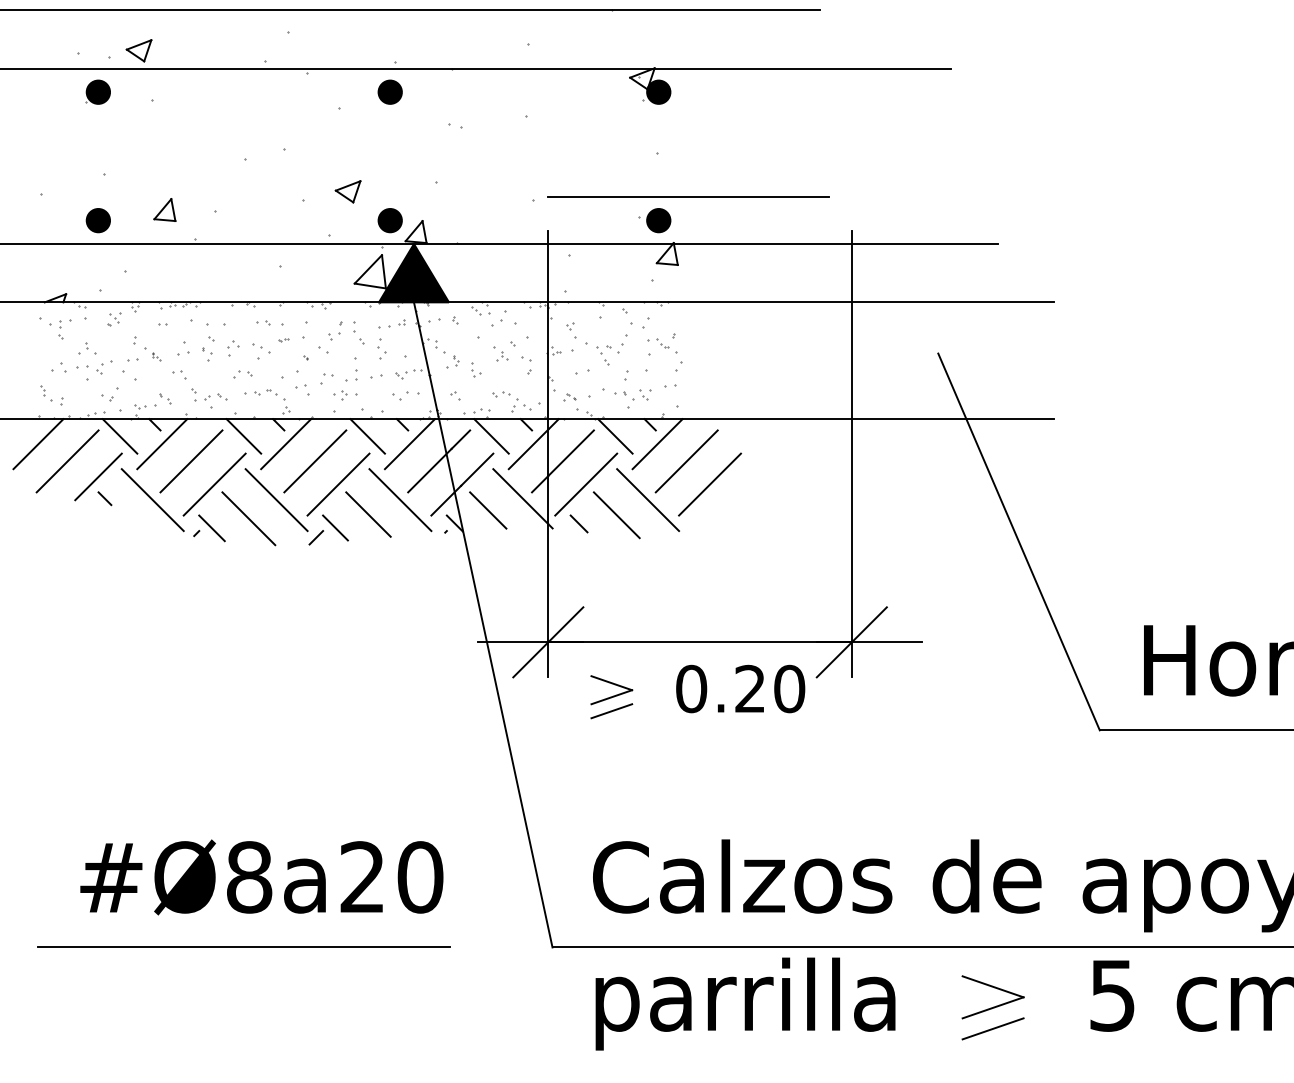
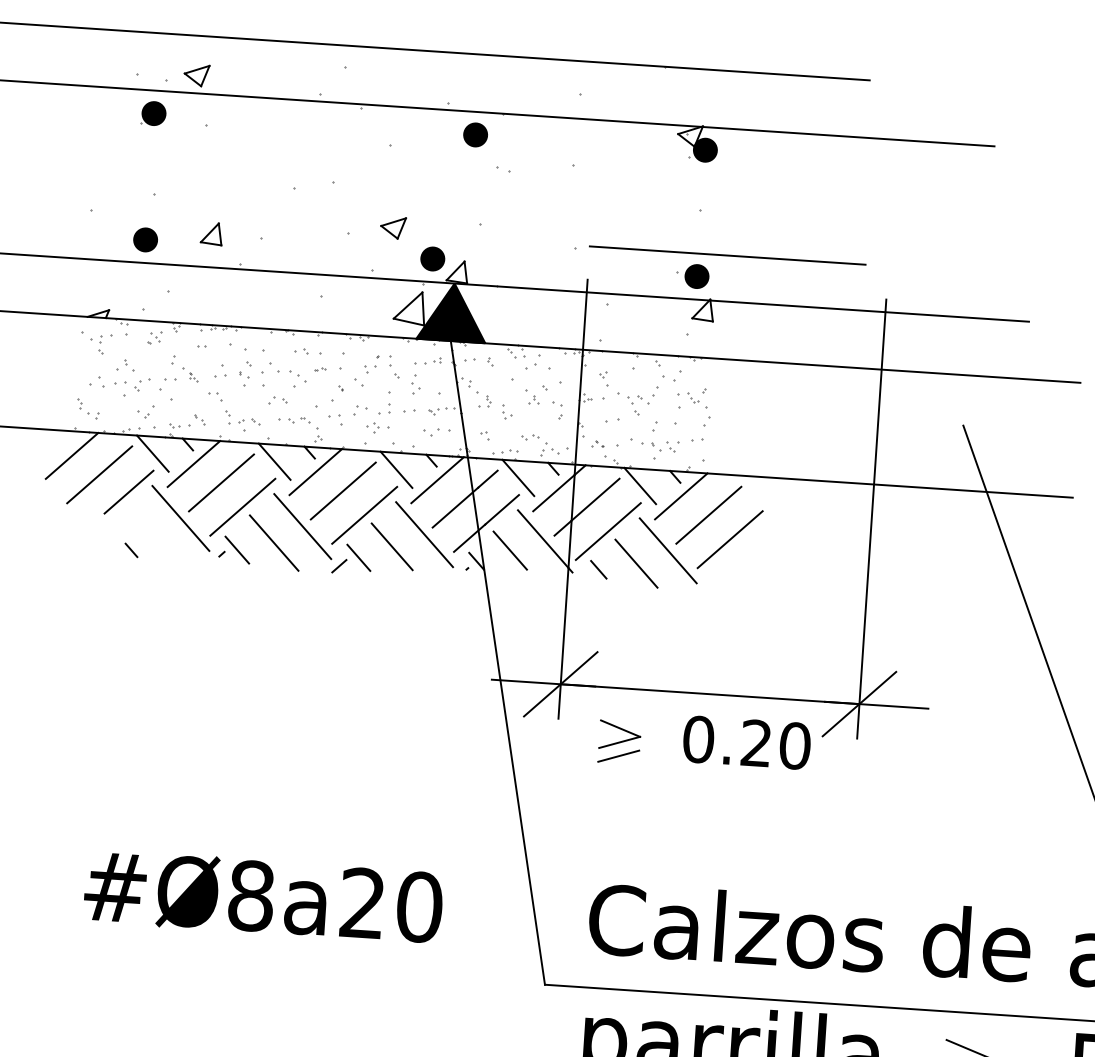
part: (389, 91) -> (474, 134), moved
part: (233, 348) -> (270, 374), size x1.6
line: (104, 498) -> (131, 550), moved
line: (243, 947) -> (240, 964), removed

